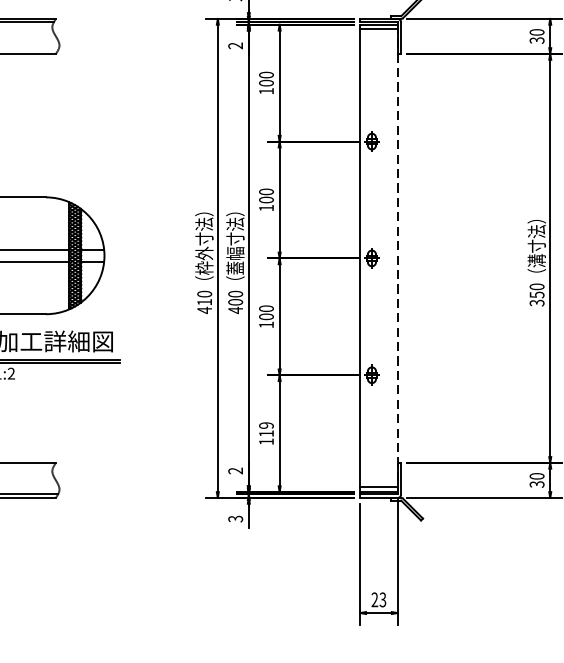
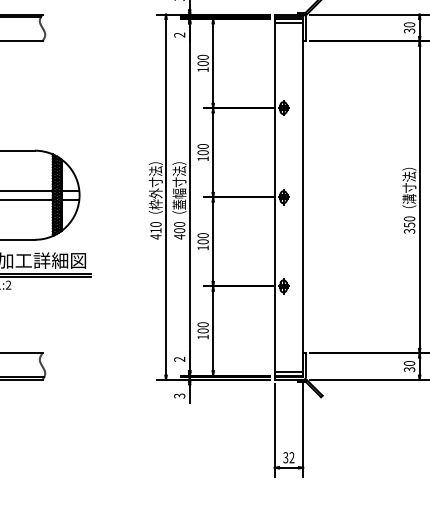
line: (398, 258) -> (303, 197), dashed -> solid
text: (265, 429) -> (202, 327), 119 -> 100
text: (378, 599) -> (288, 457), 23 -> 32

